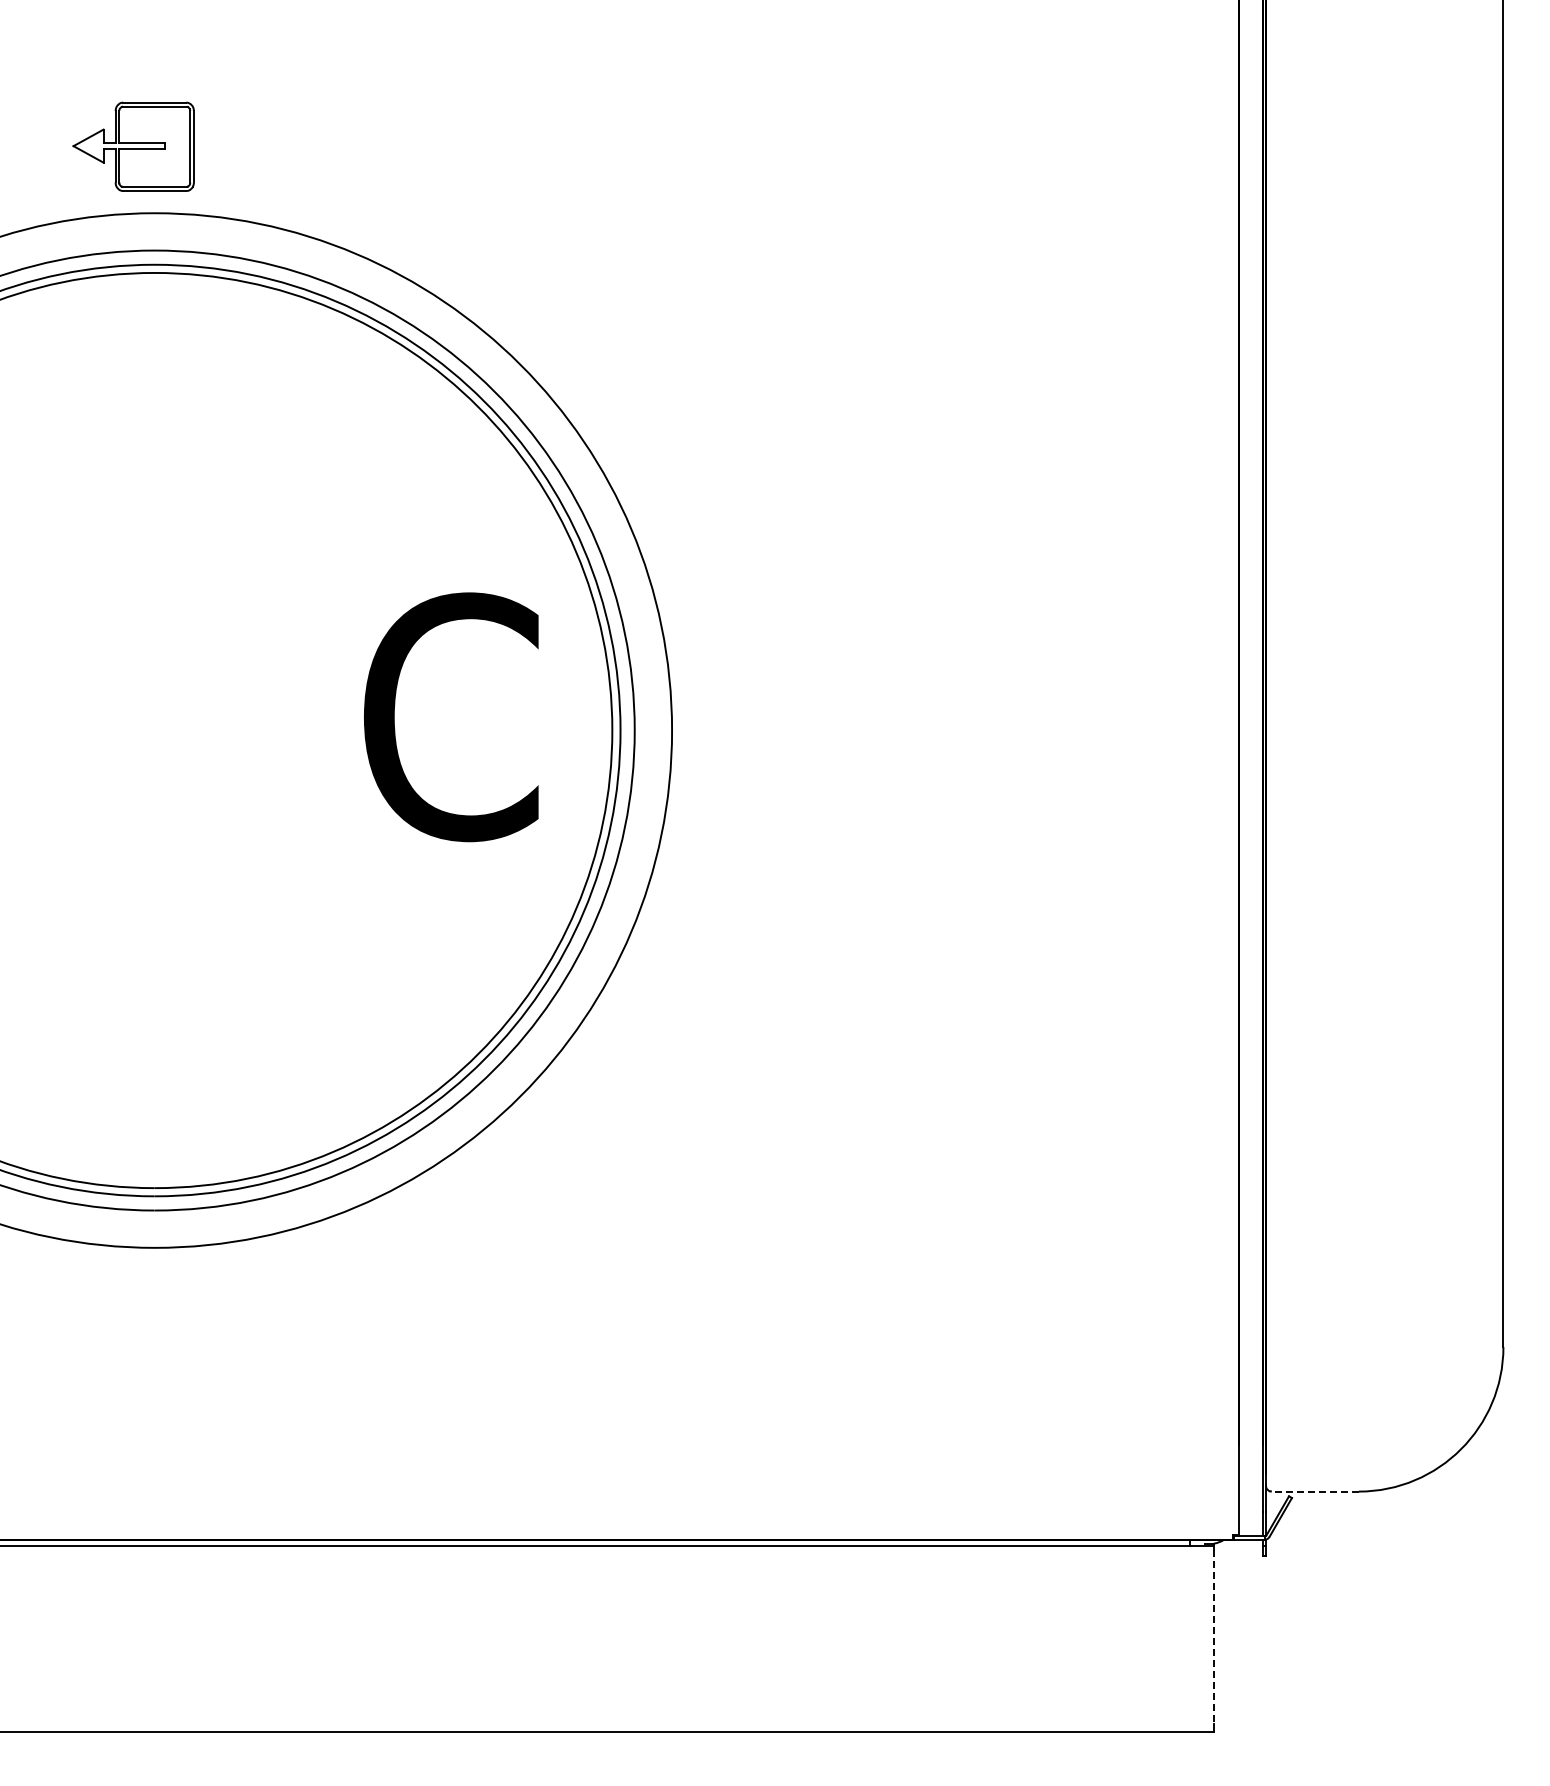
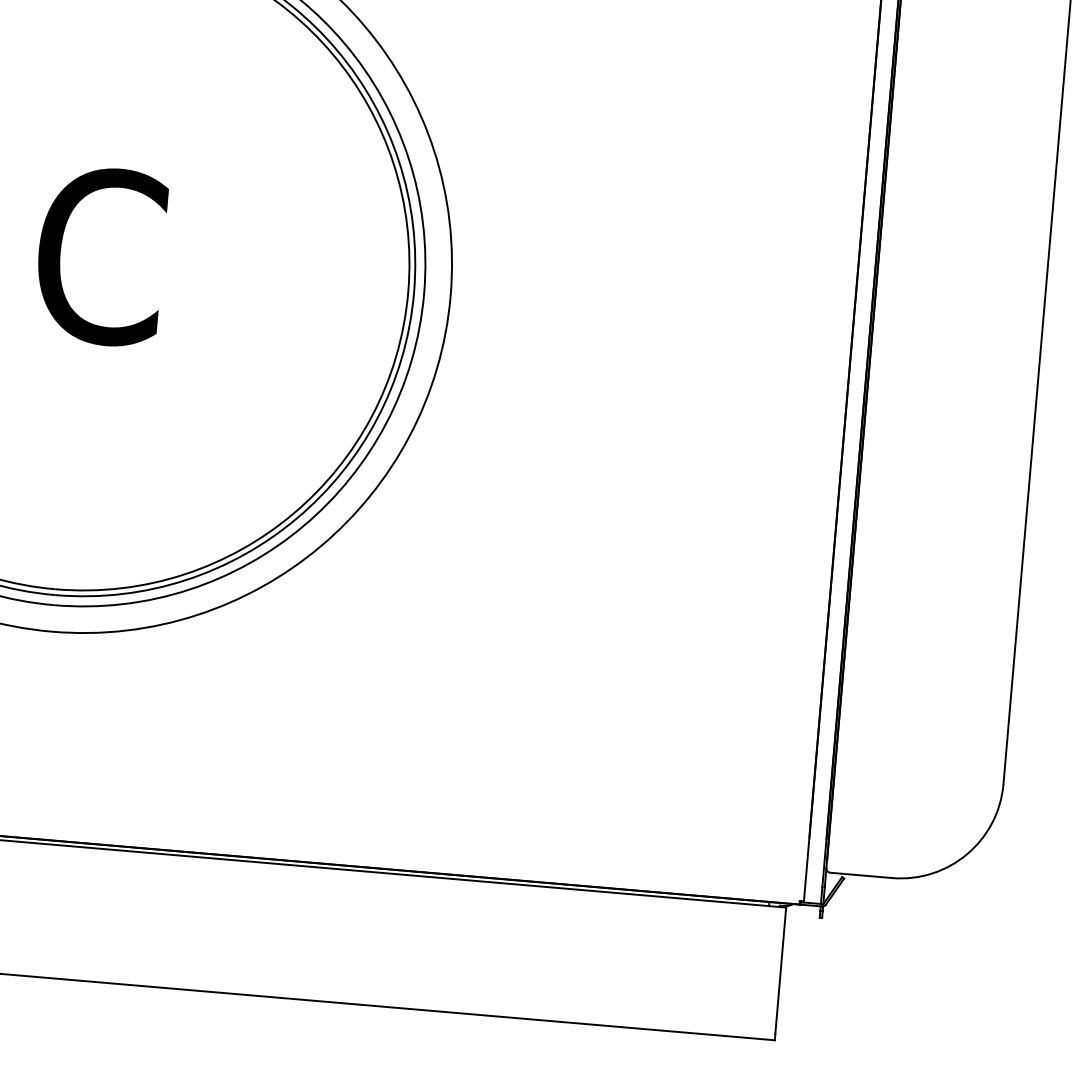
text: (451, 717) -> (100, 256), moved
line: (1315, 1491) -> (861, 875), dashed -> solid
line: (1214, 1637) -> (780, 972), dashed -> solid

